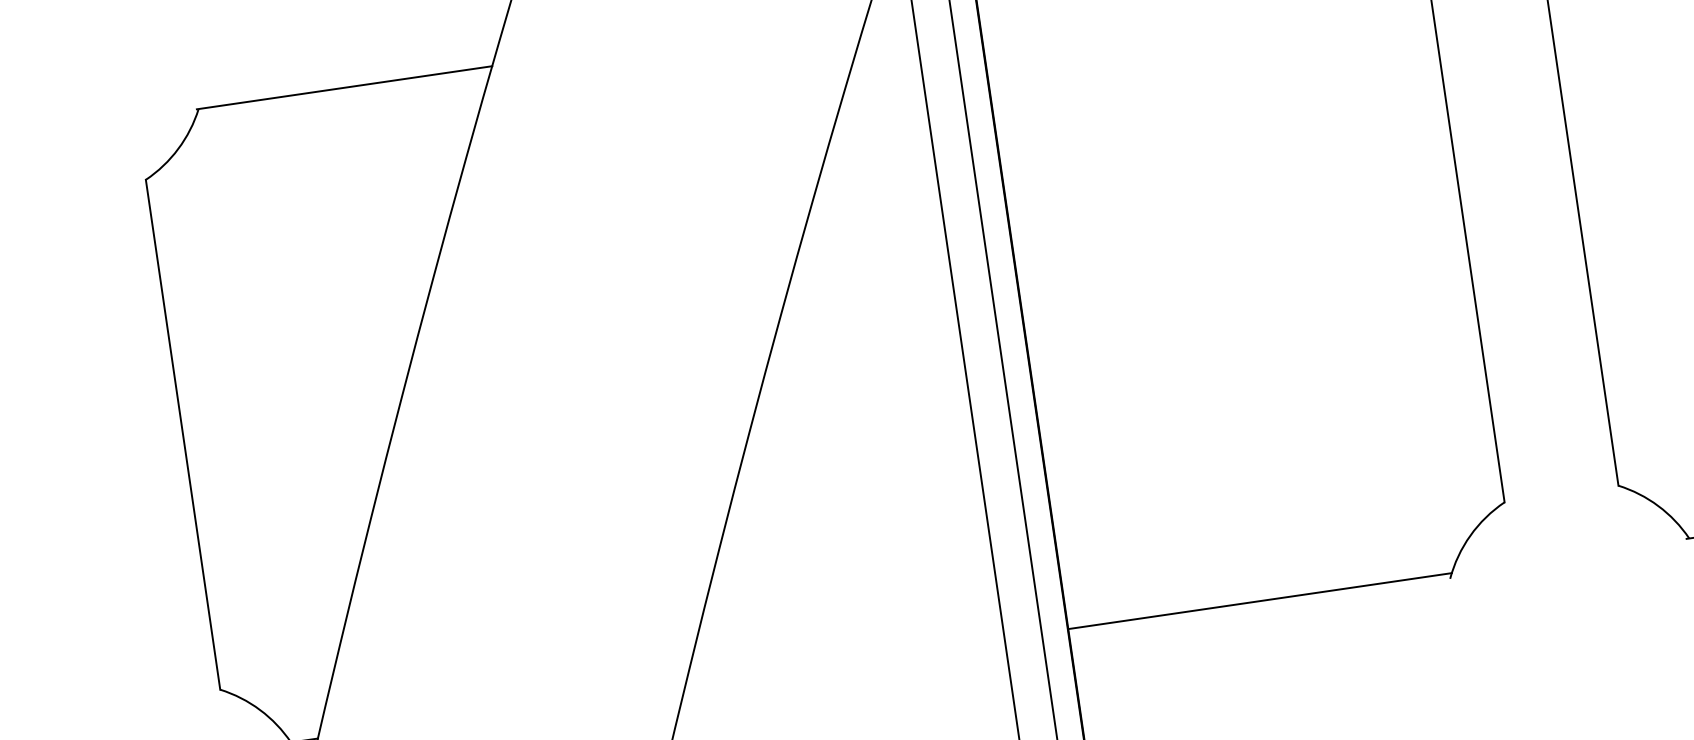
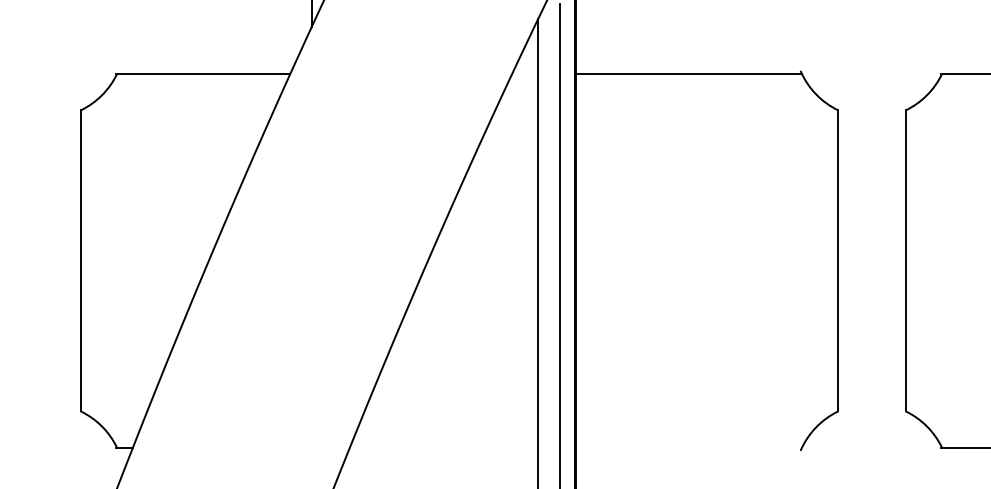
line: (1259, 600) -> (688, 447), removed

